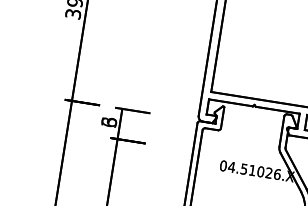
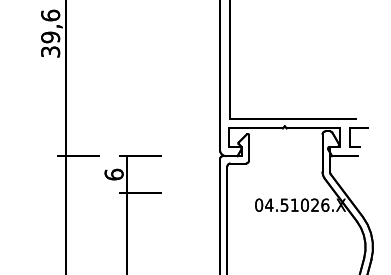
text: (108, 122) -> (113, 174), 3 -> 6

